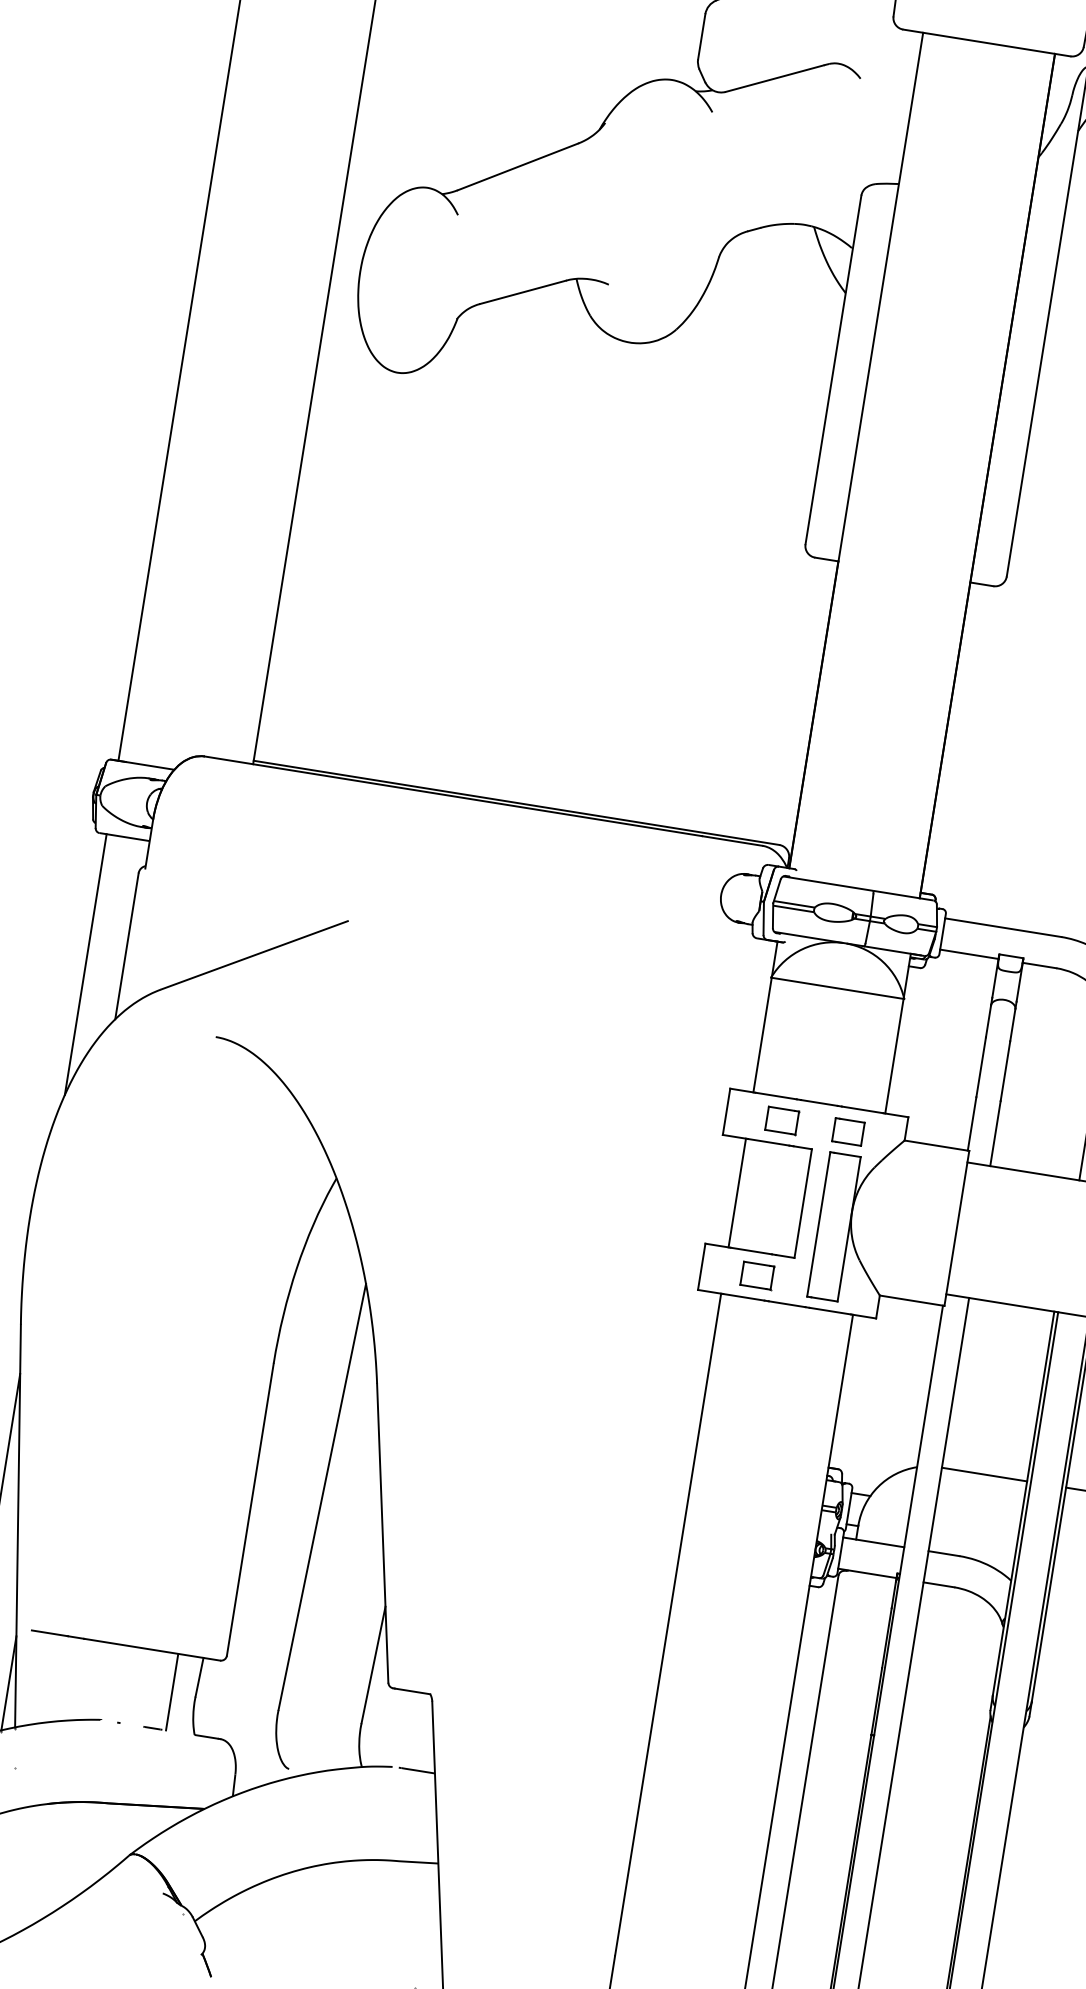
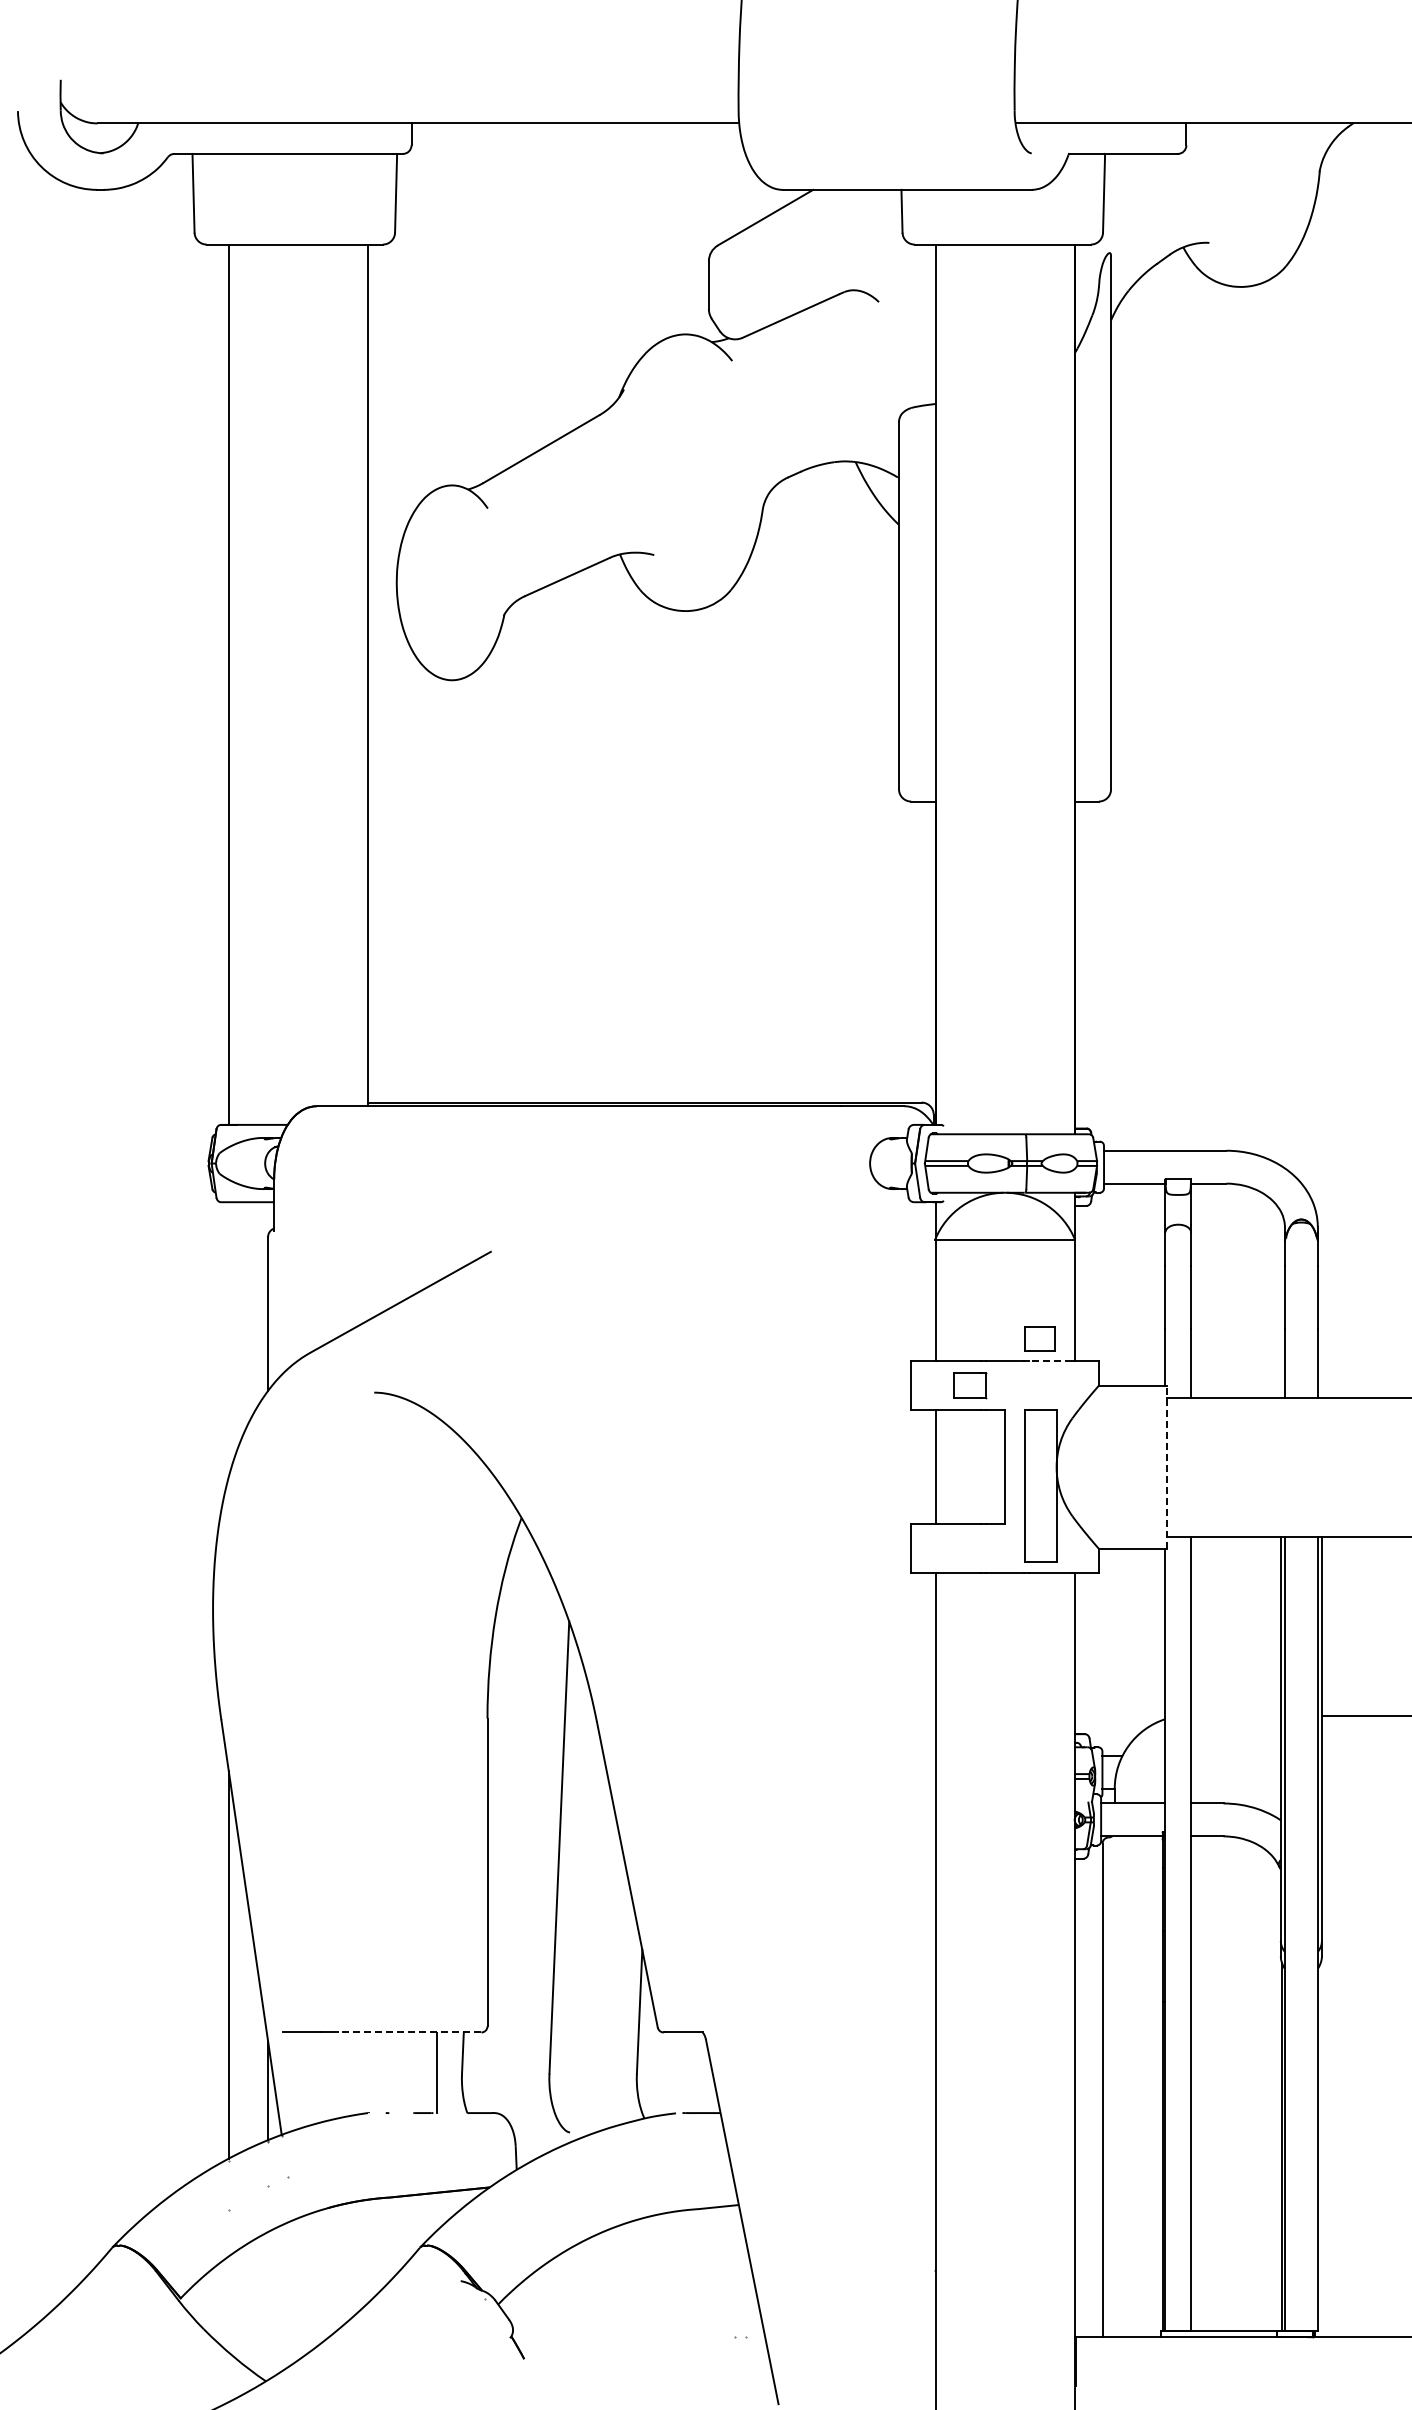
line: (85, 964) -> (228, 1339), removed
line: (862, 1110) -> (1050, 1361), solid -> dashed
part: (848, 1131) -> (1039, 1338), moved
line: (957, 1228) -> (1167, 1467), solid -> dashed
part: (757, 1276) -> (970, 1549), removed
line: (984, 1474) -> (1235, 1715), removed
line: (151, 1649) -> (409, 2032), solid -> dashed

